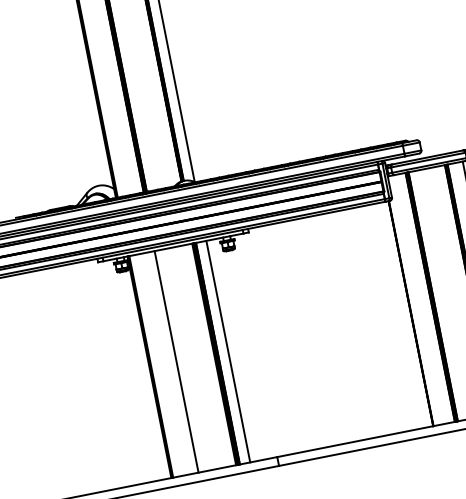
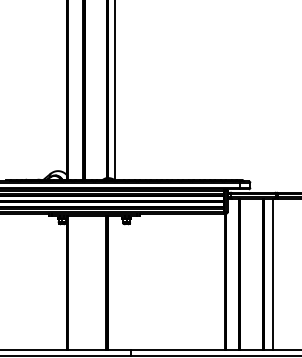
line: (228, 350) -> (114, 282), removed
line: (177, 361) -> (83, 282), removed

